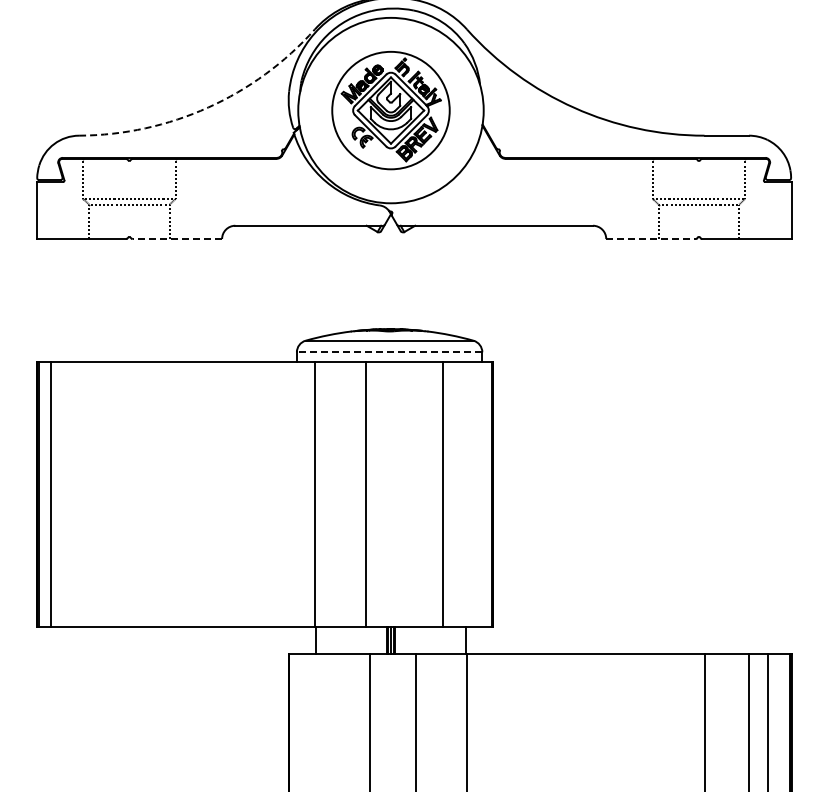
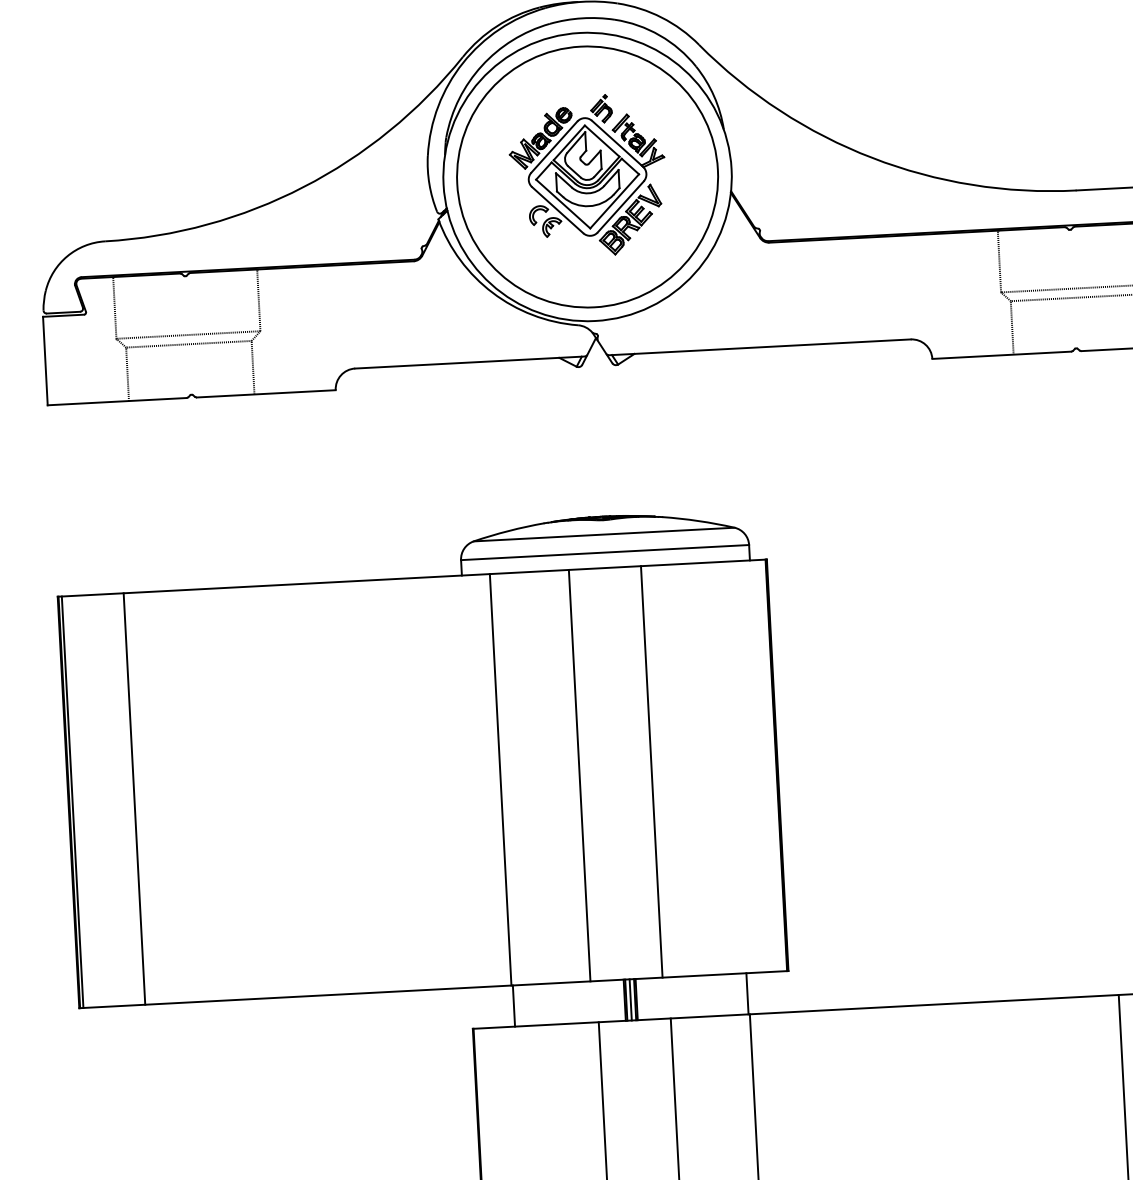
arc: (208, 107) -> (303, 187), dashed -> solid
circle: (390, 110) -> (586, 176), size x1.43
line: (177, 239) -> (266, 394), dashed -> solid
line: (650, 239) -> (1001, 356), dashed -> solid
line: (389, 352) -> (604, 552), dashed -> solid
line: (51, 494) -> (135, 798), moved
line: (443, 494) -> (652, 771), moved

